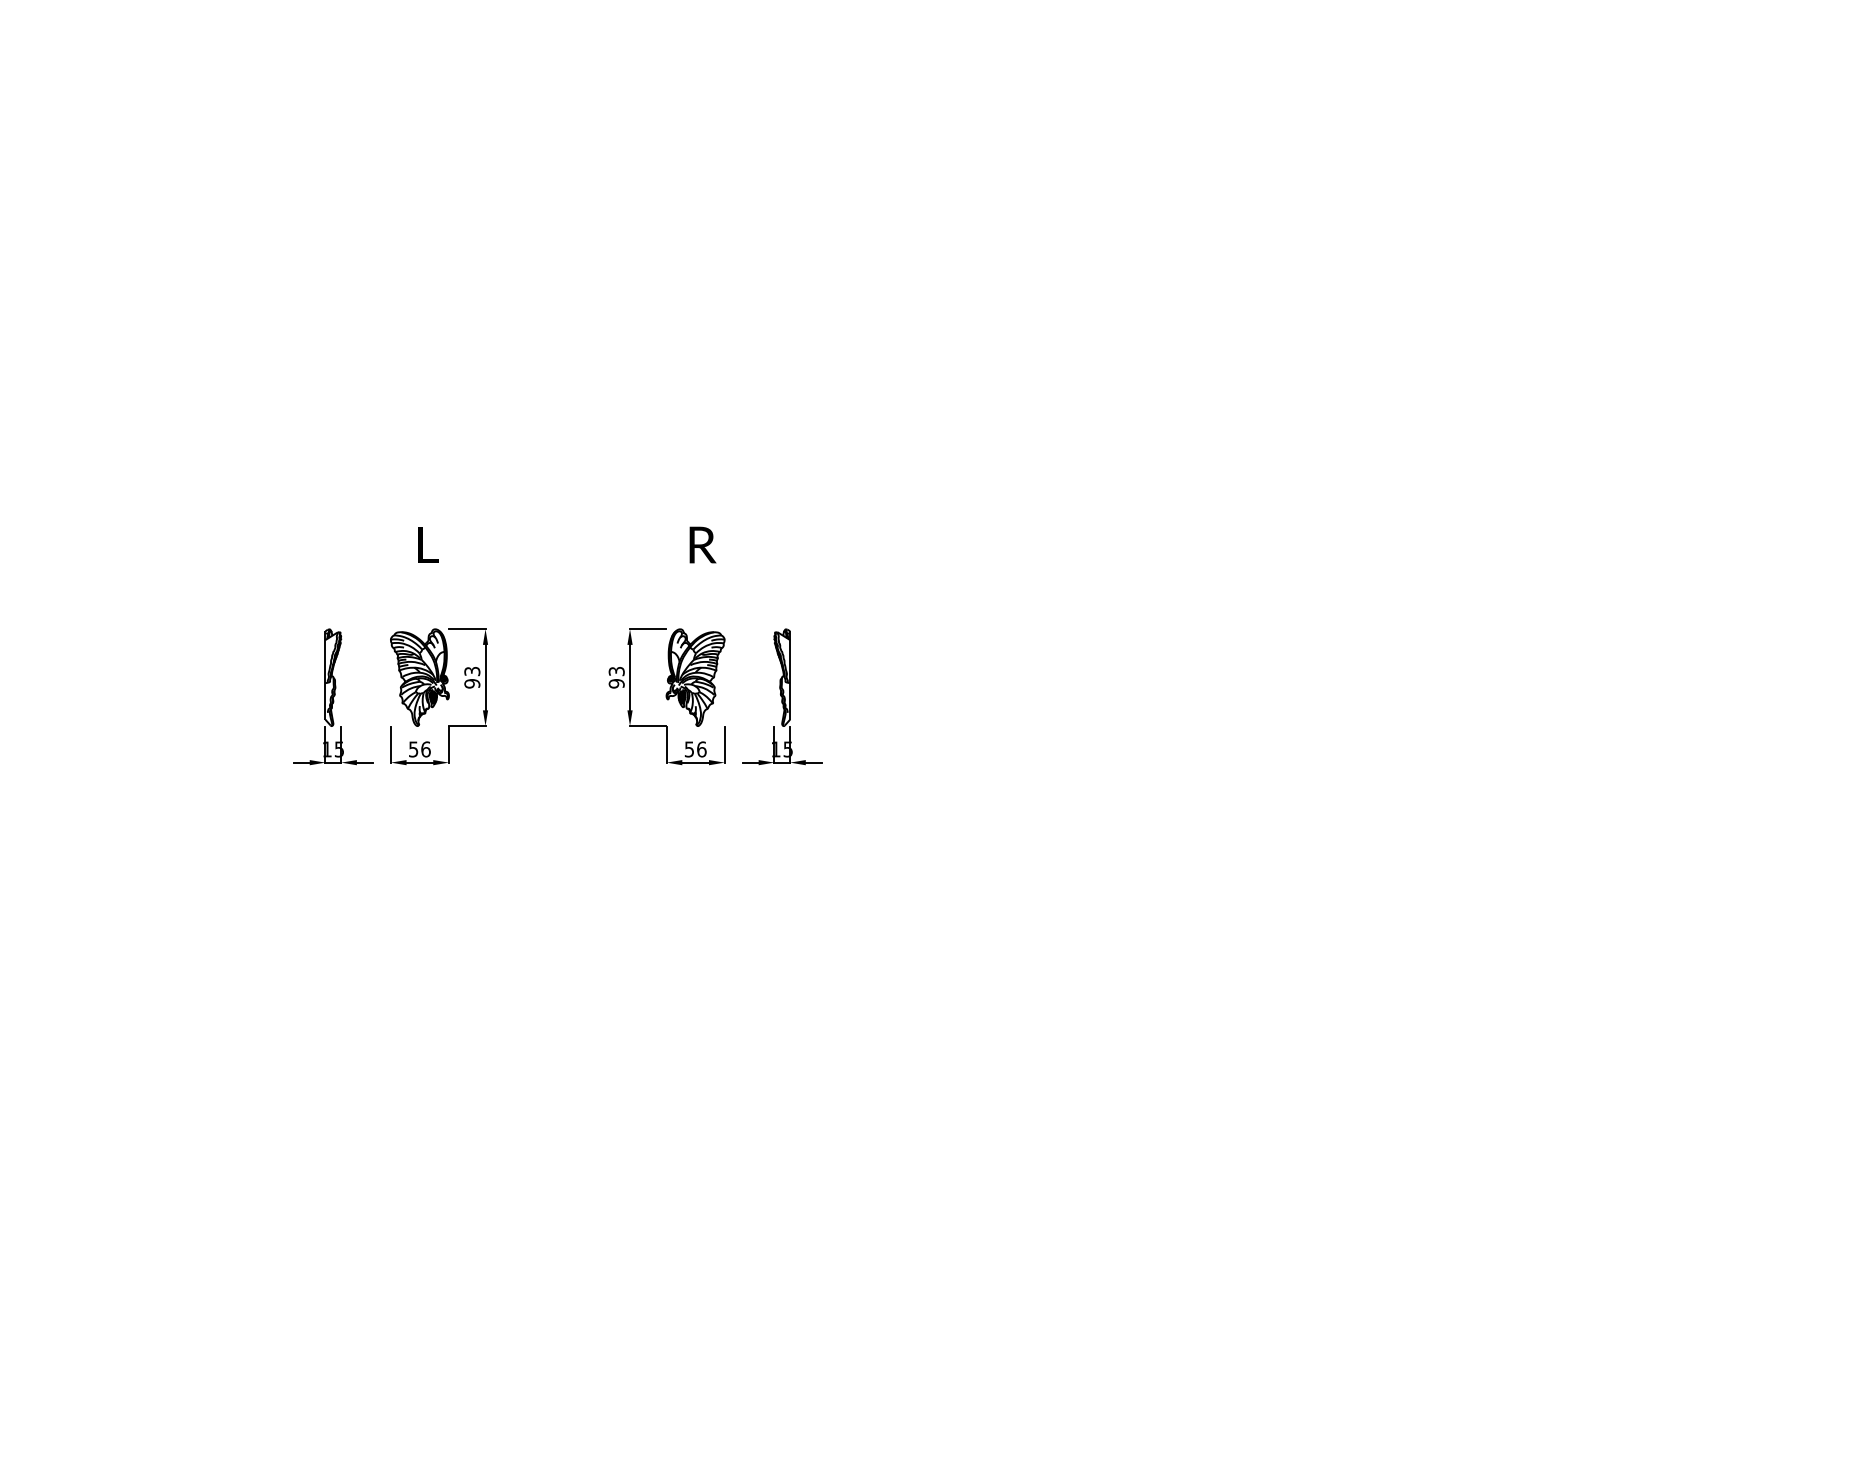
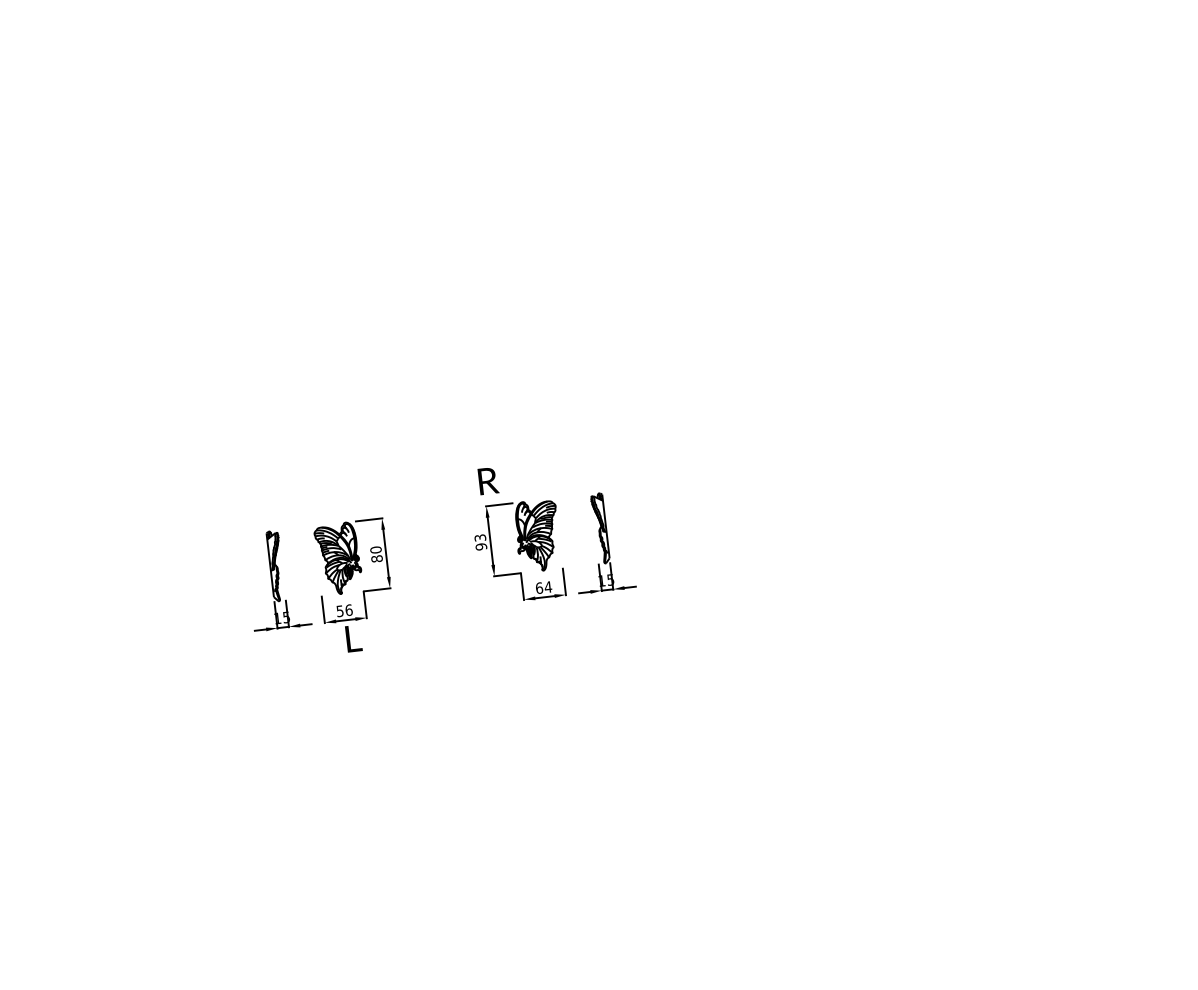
text: (428, 544) -> (354, 638), moved
text: (702, 544) -> (488, 480), moved
text: (472, 677) -> (376, 554), 93 -> 80
text: (695, 749) -> (543, 587), 56 -> 64

